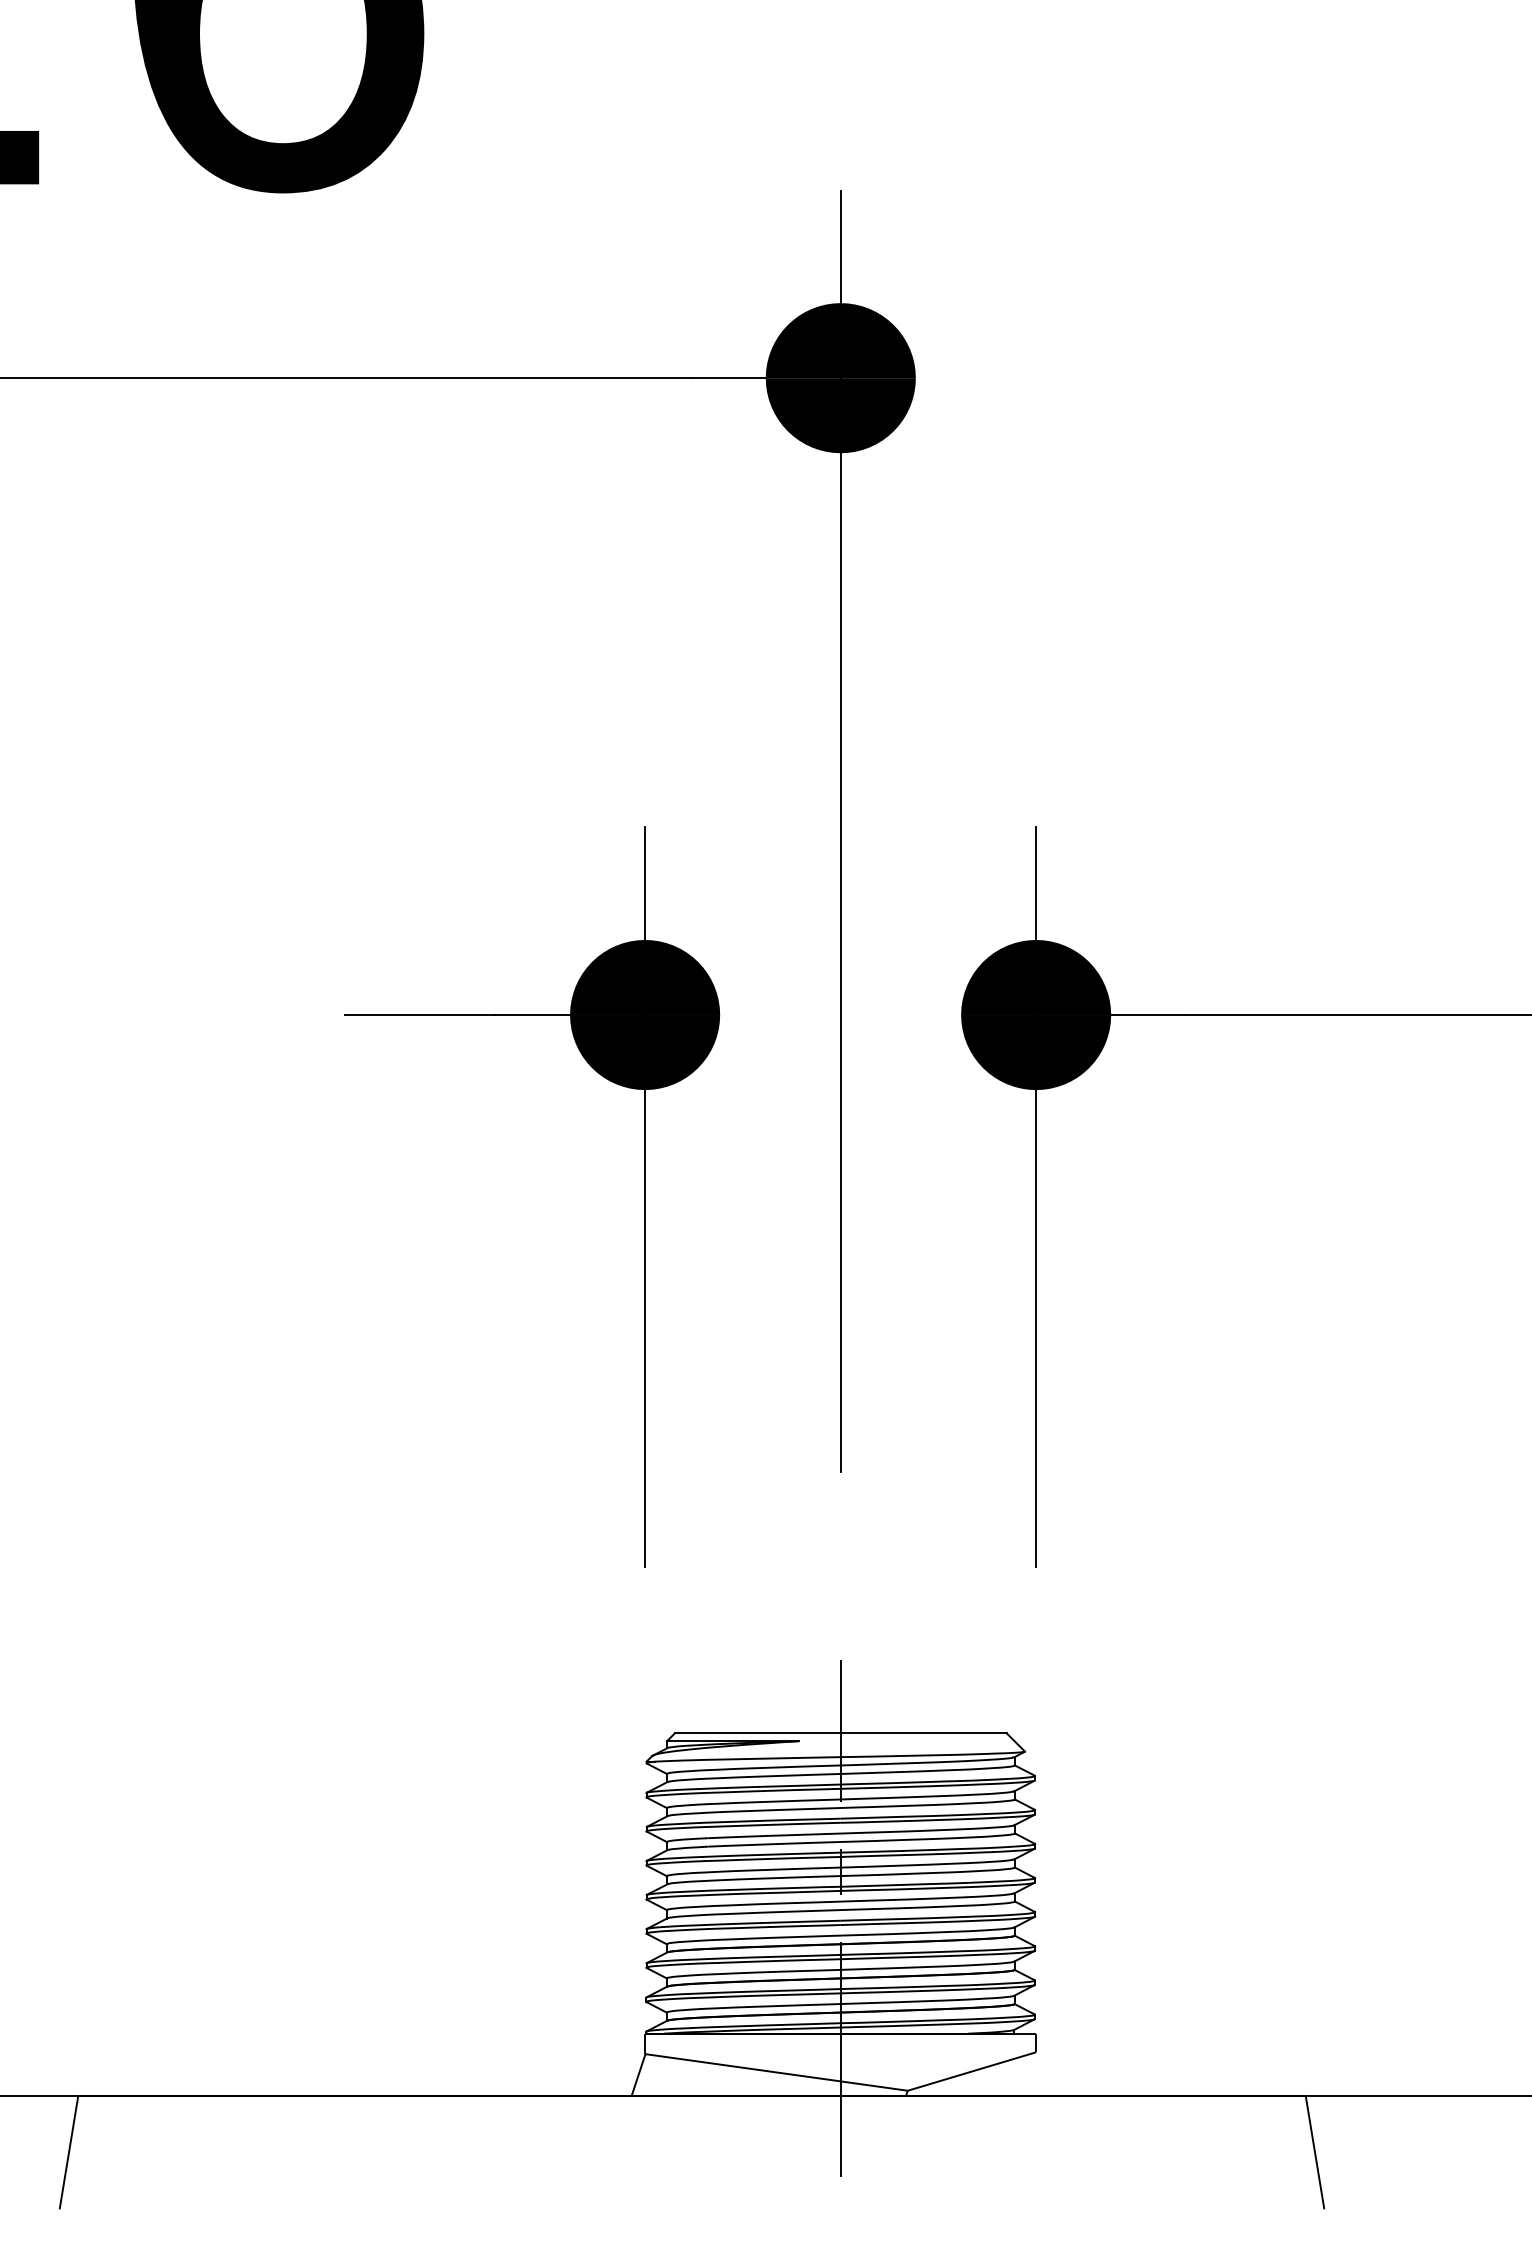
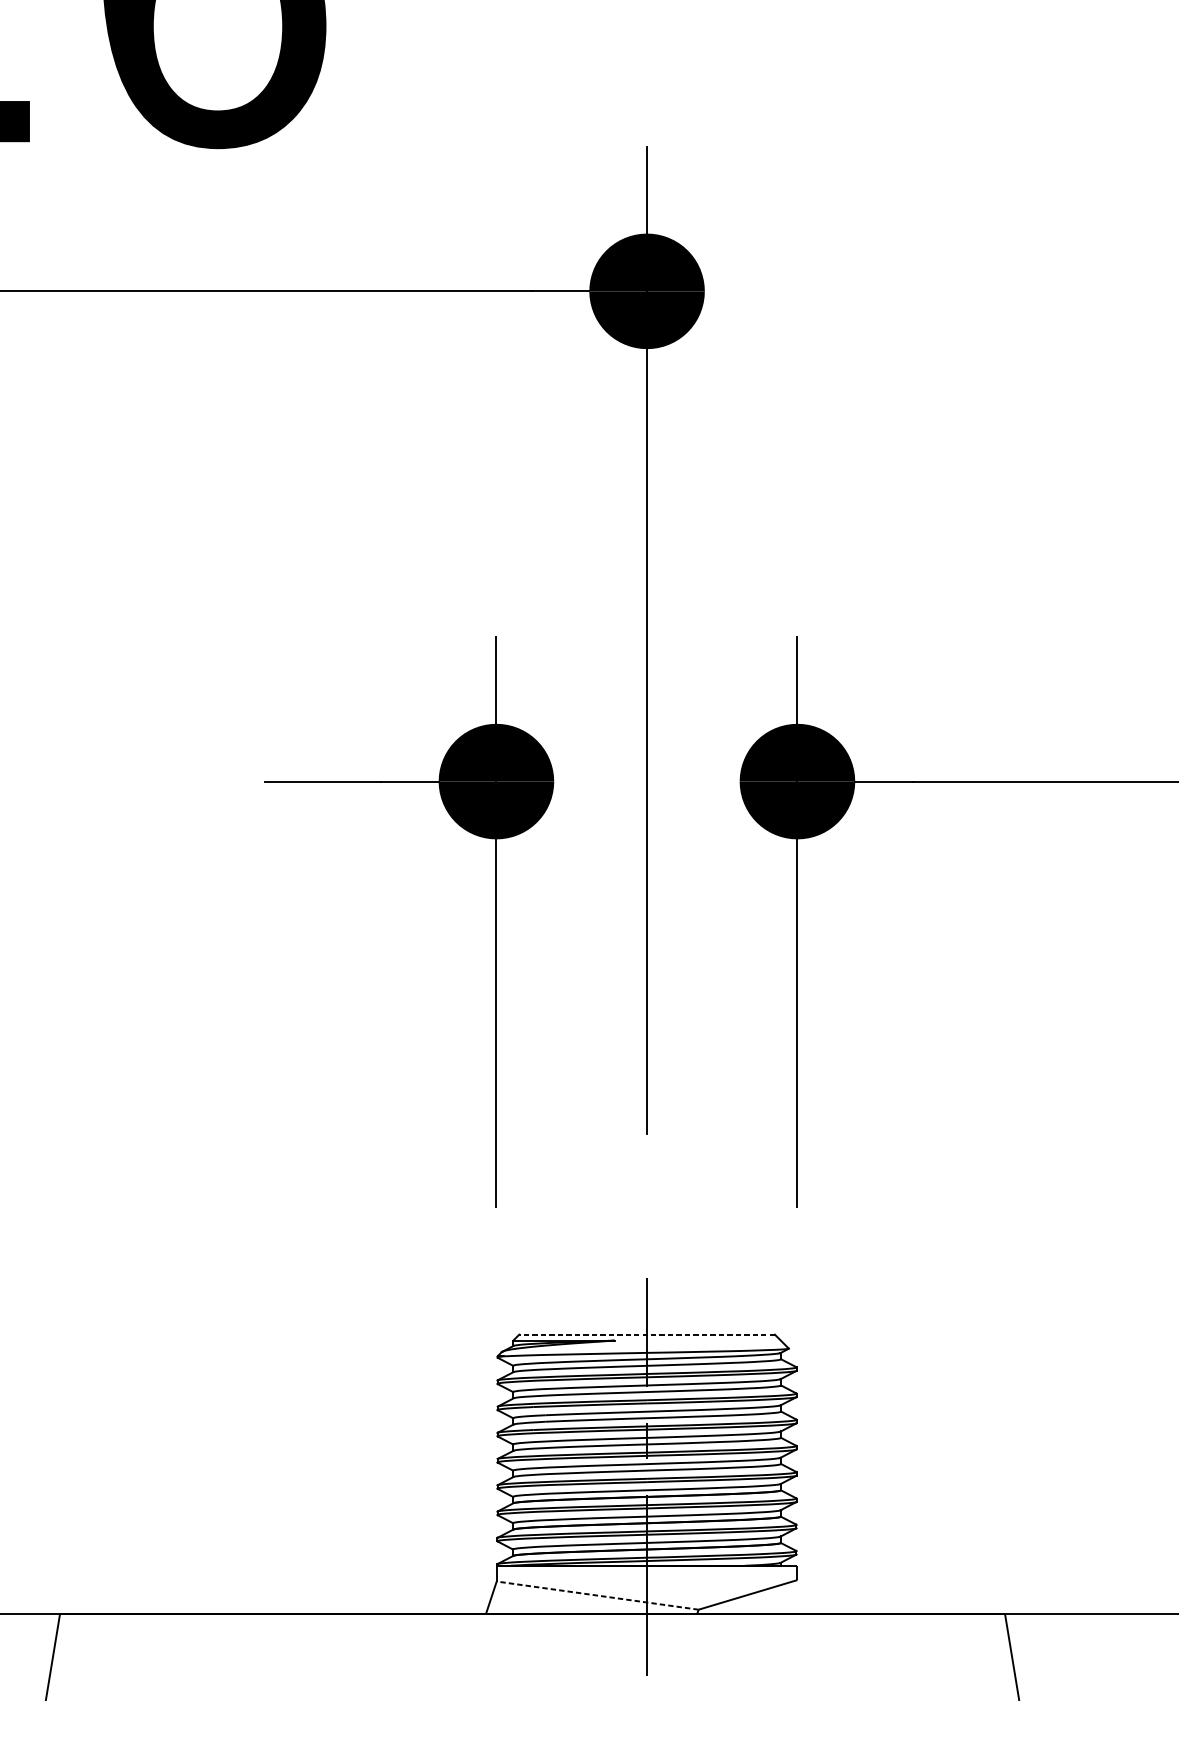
line: (840, 1733) -> (646, 1334), solid -> dashed
line: (776, 2072) -> (597, 1595), solid -> dashed

